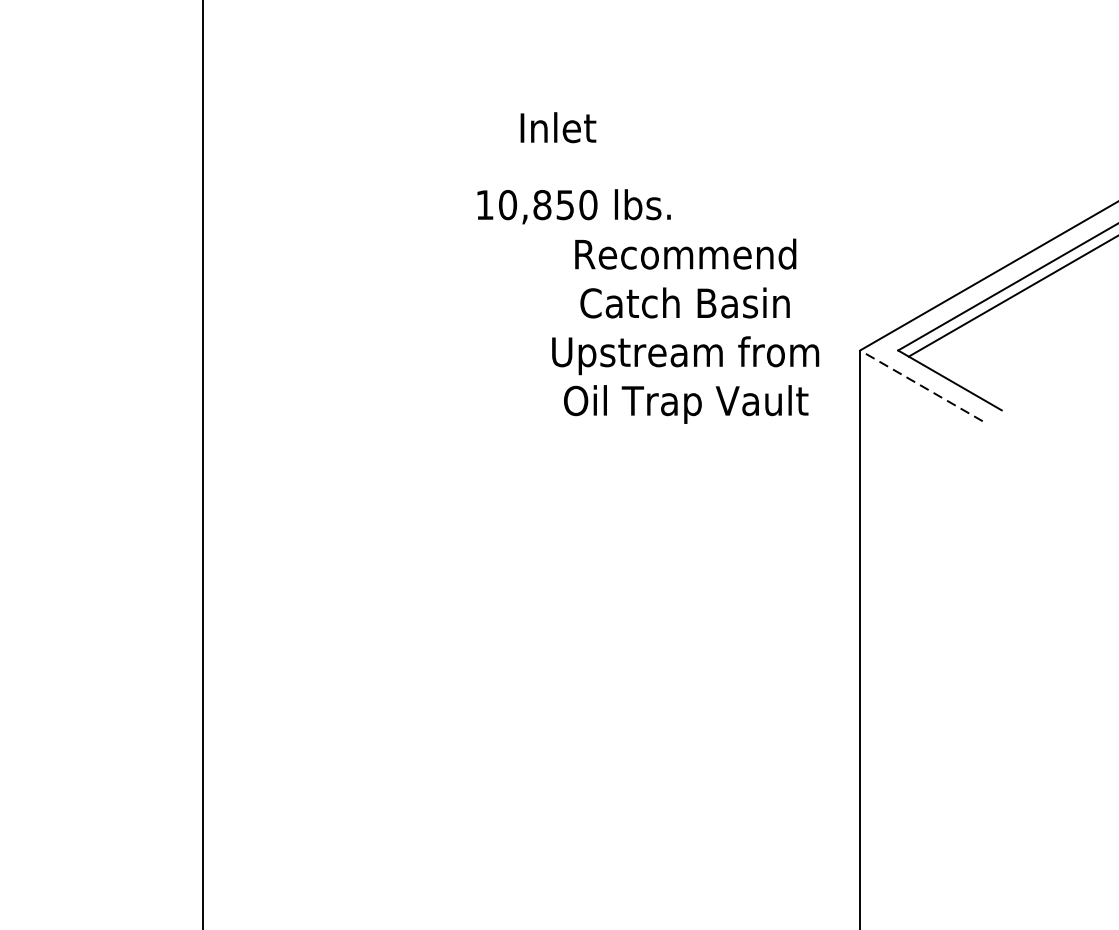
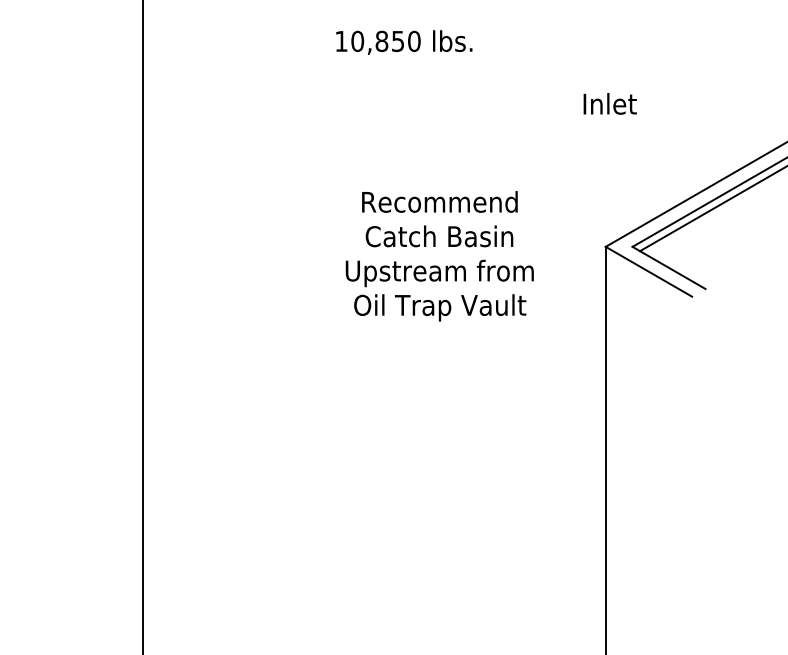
text: (557, 127) -> (609, 103), moved
text: (574, 206) -> (404, 42), moved
text: (685, 331) -> (439, 256), moved
line: (920, 385) -> (648, 271), dashed -> solid

